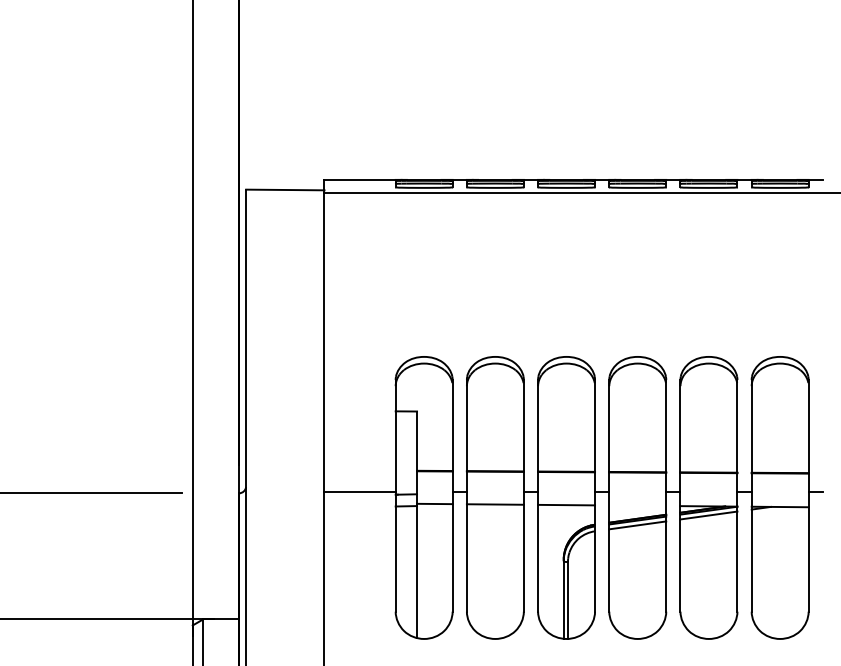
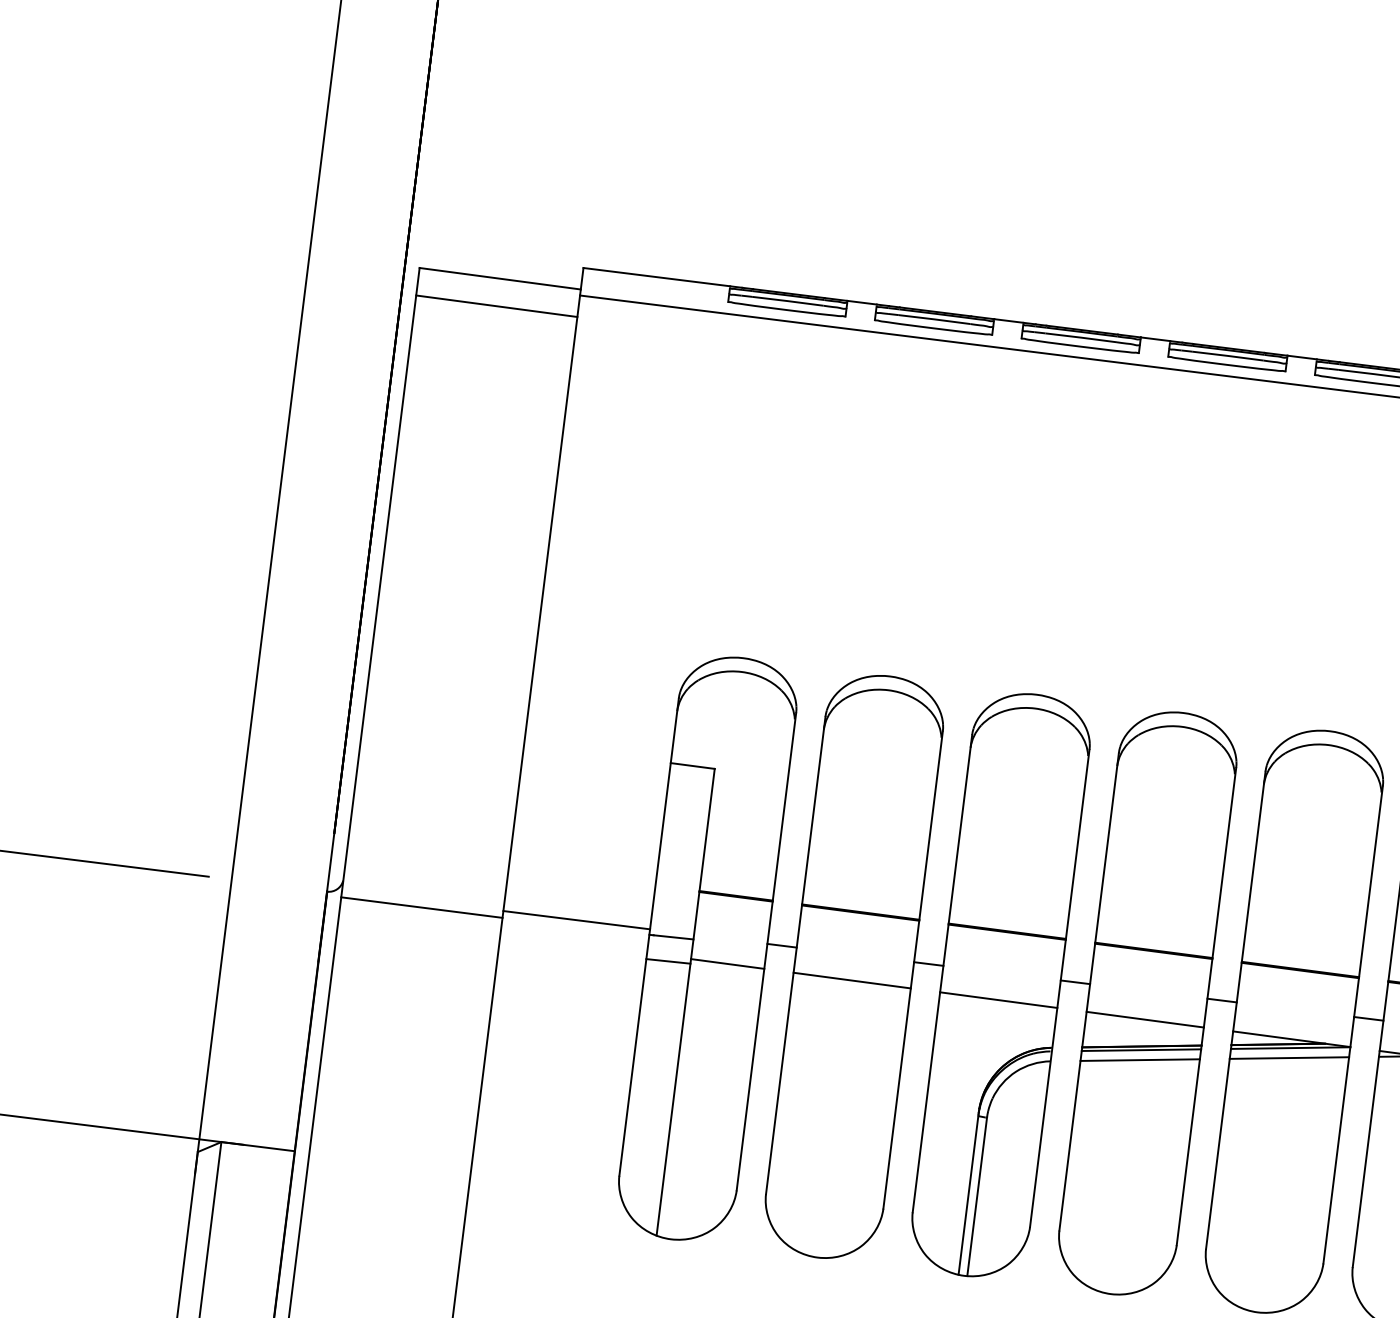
line: (285, 203) -> (497, 306), added
line: (285, 495) -> (422, 908), added
line: (637, 505) -> (1144, 1019), added

